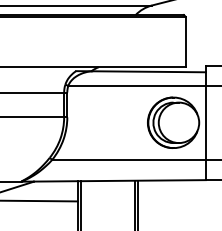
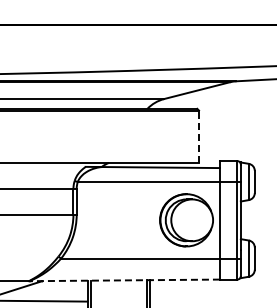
line: (186, 41) -> (199, 136), solid -> dashed
line: (114, 181) -> (125, 280), solid -> dashed

